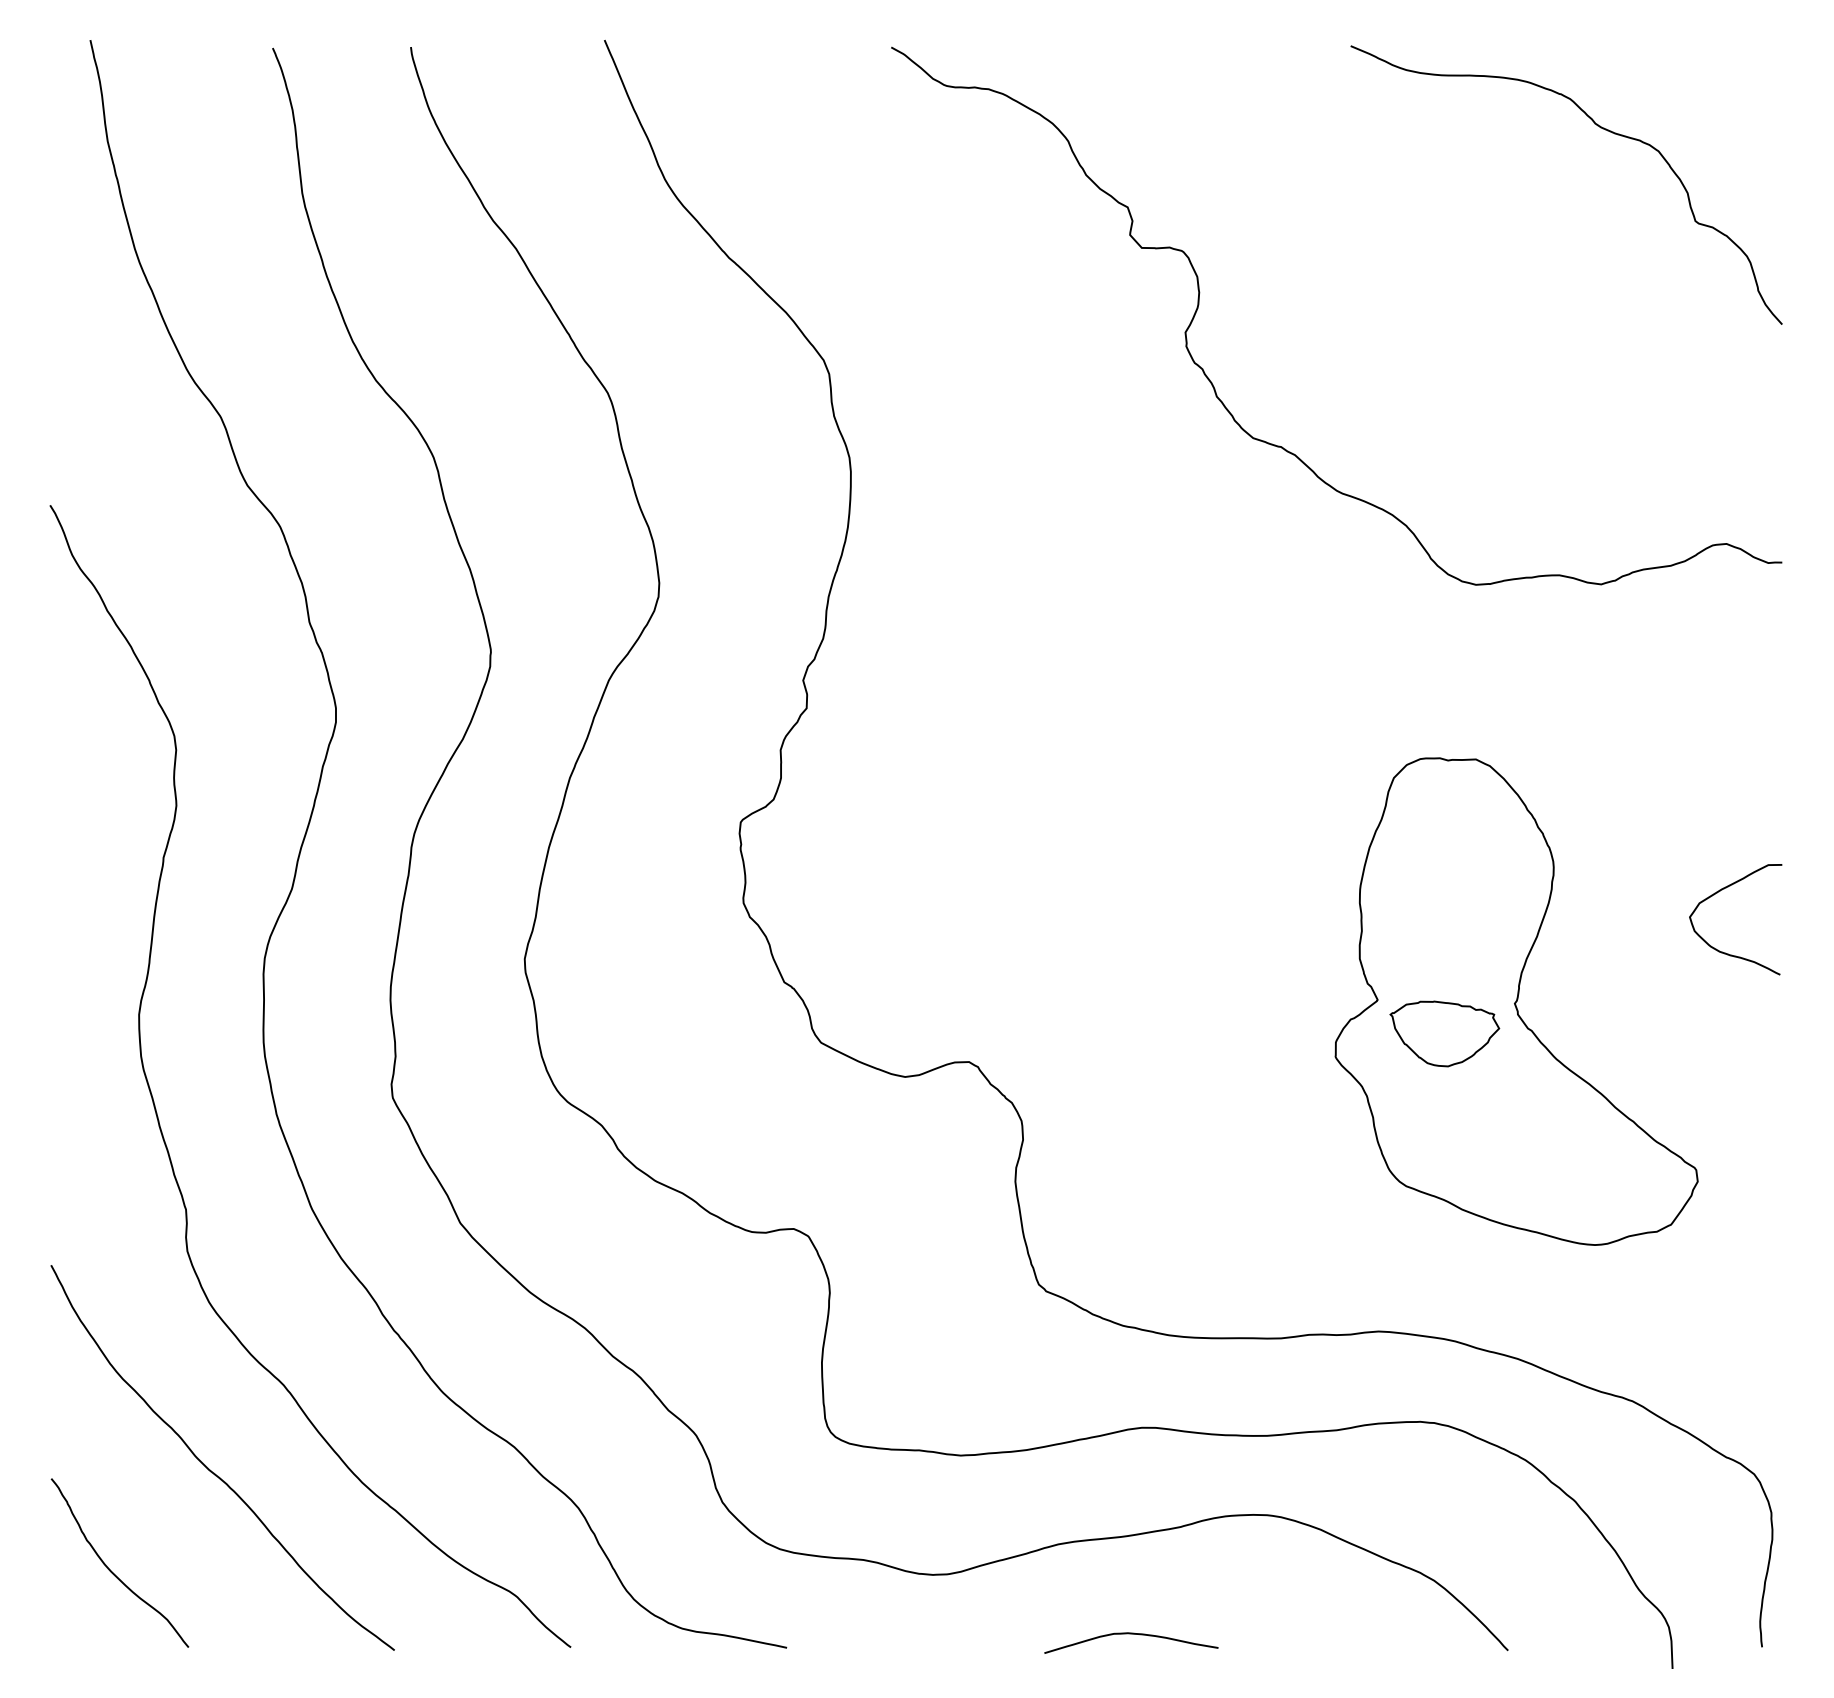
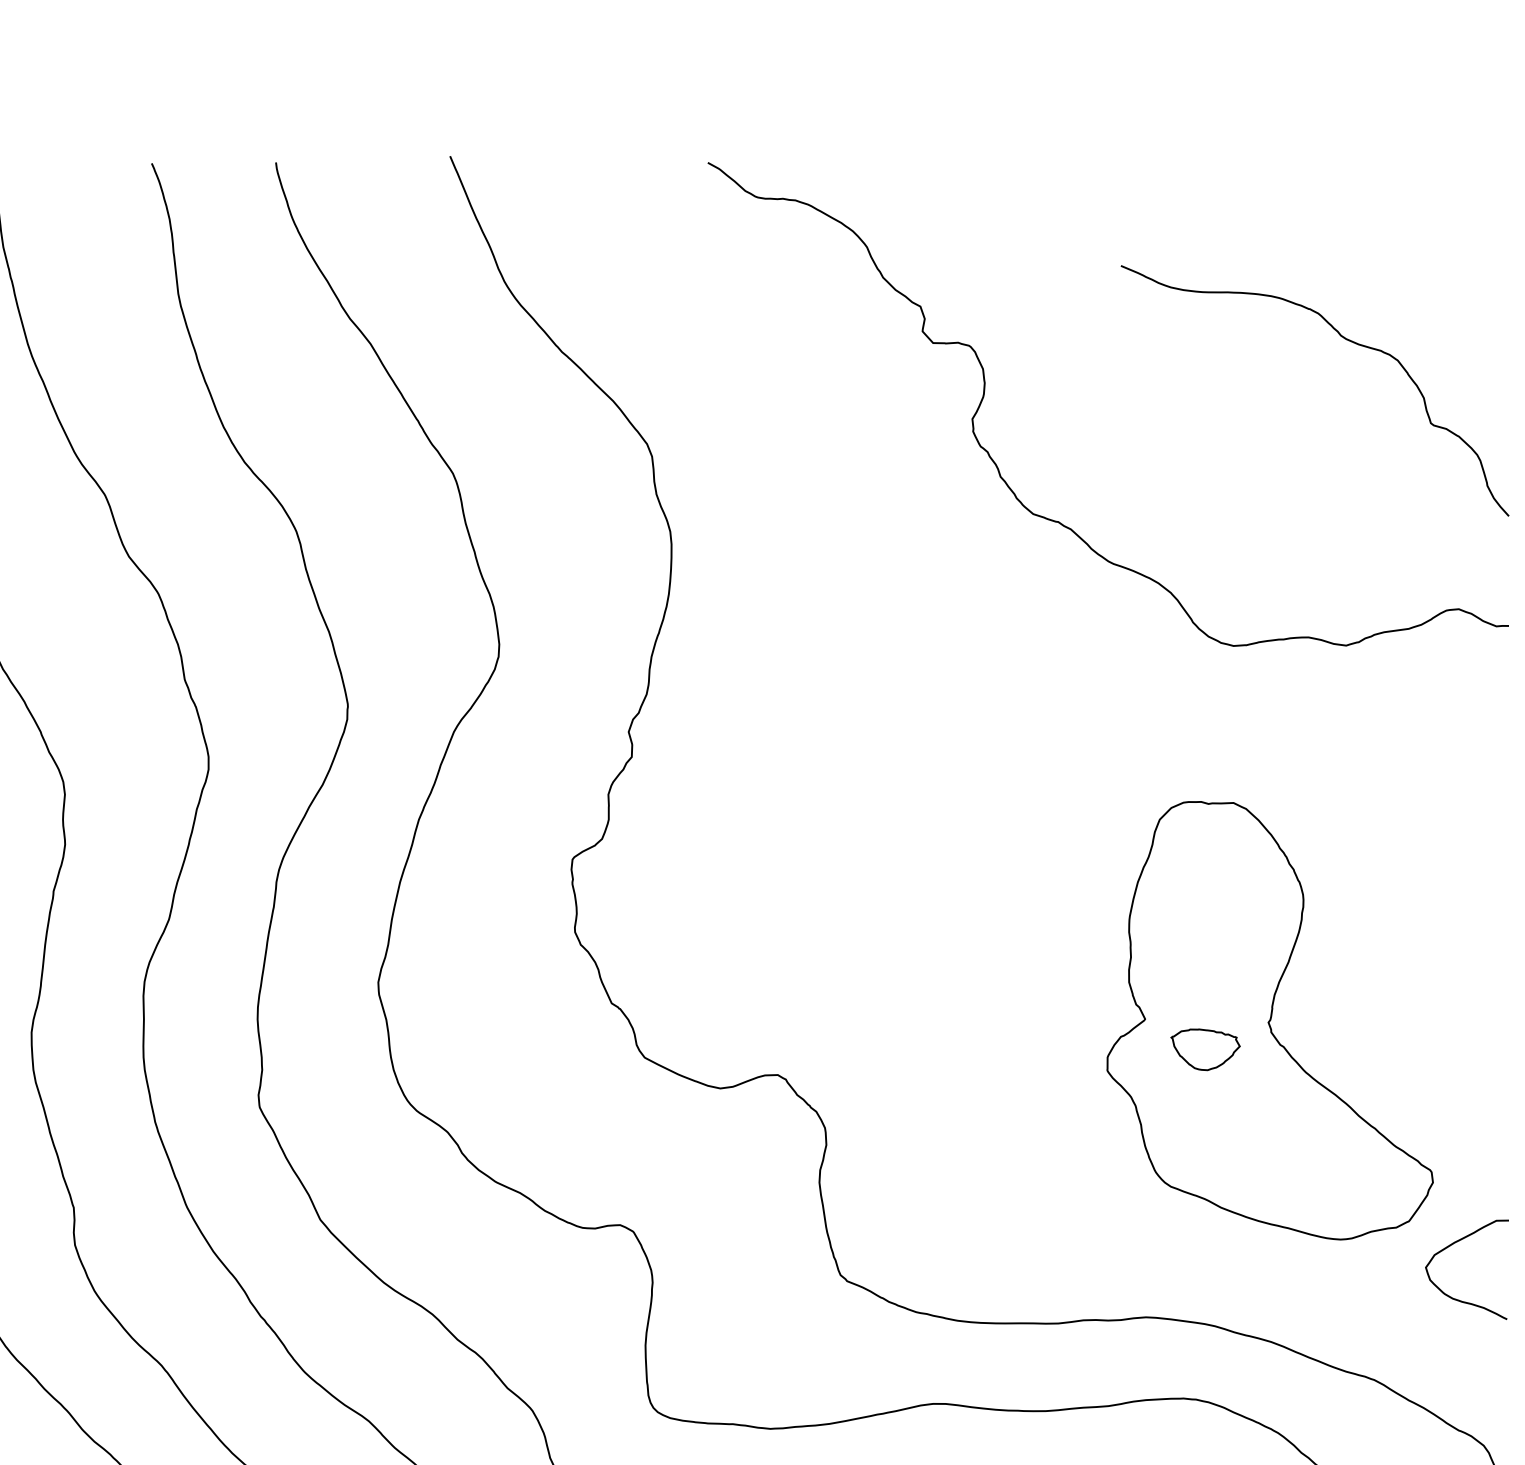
curve: (1600, 128) -> (1345, 339), moved
curve: (1717, 893) -> (1450, 1246), moved
part: (1444, 1033) -> (1205, 1049), size x0.7

